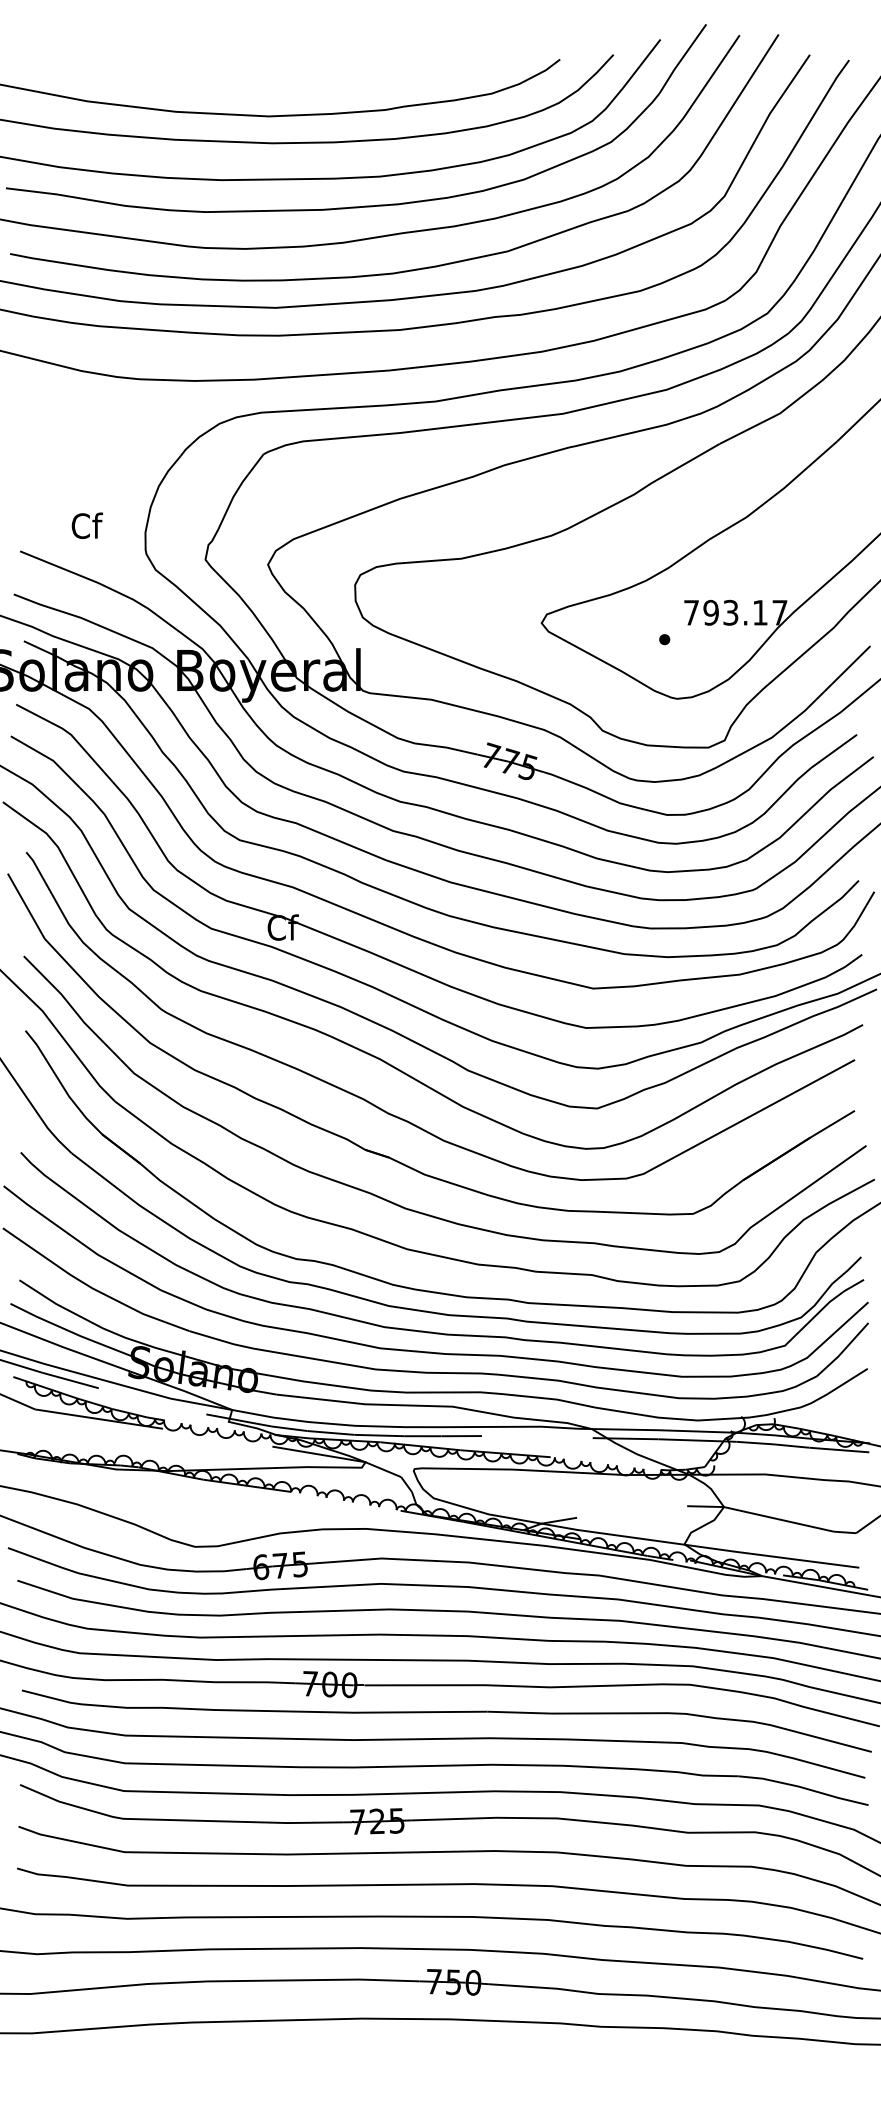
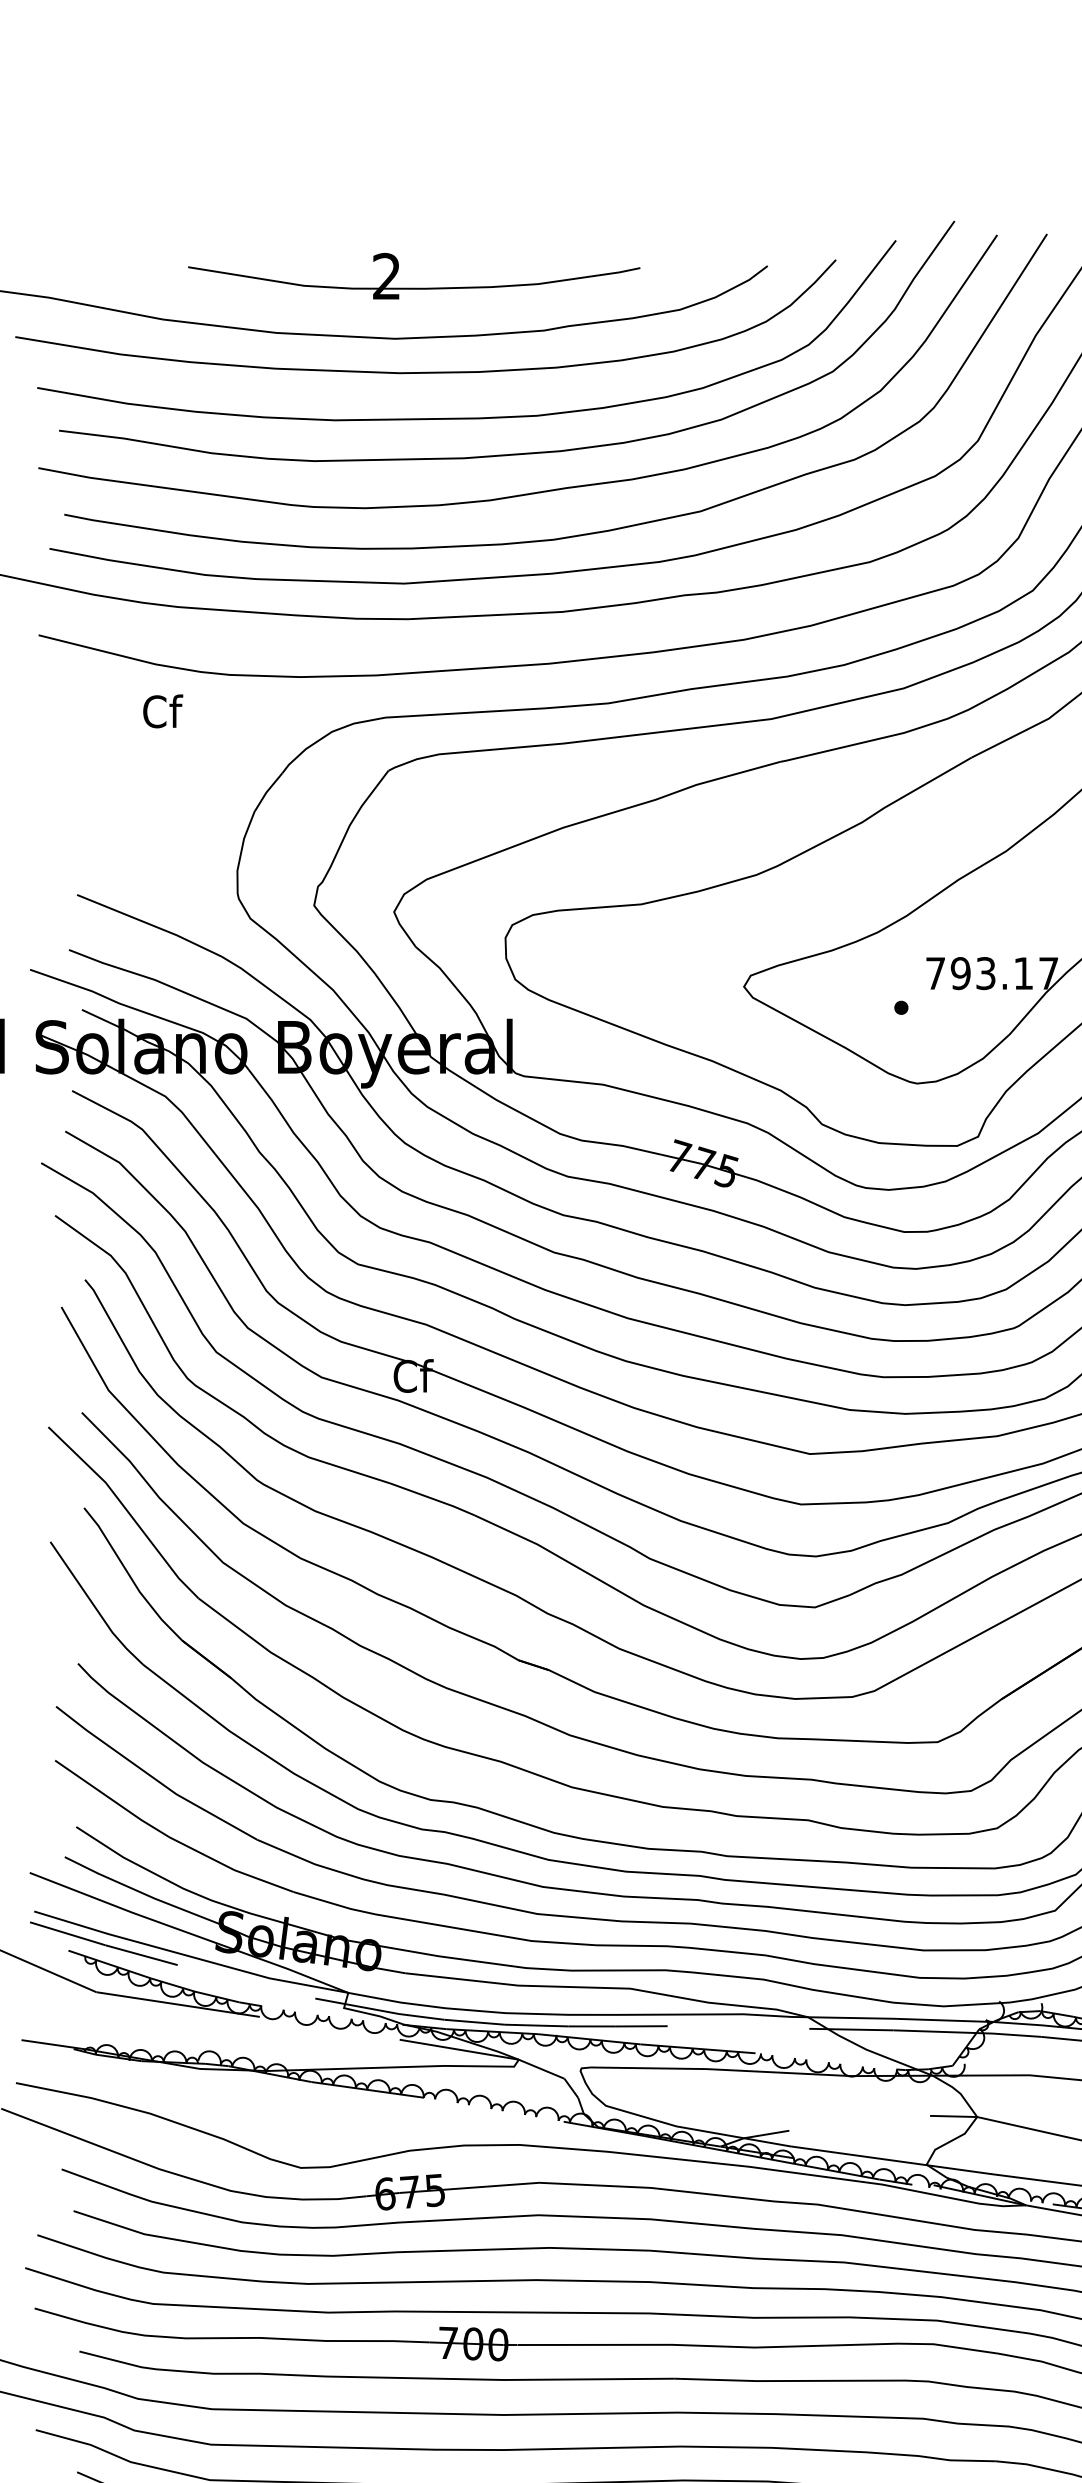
part: (283, 76) -> (413, 287), added
text: (86, 525) -> (162, 711), moved

